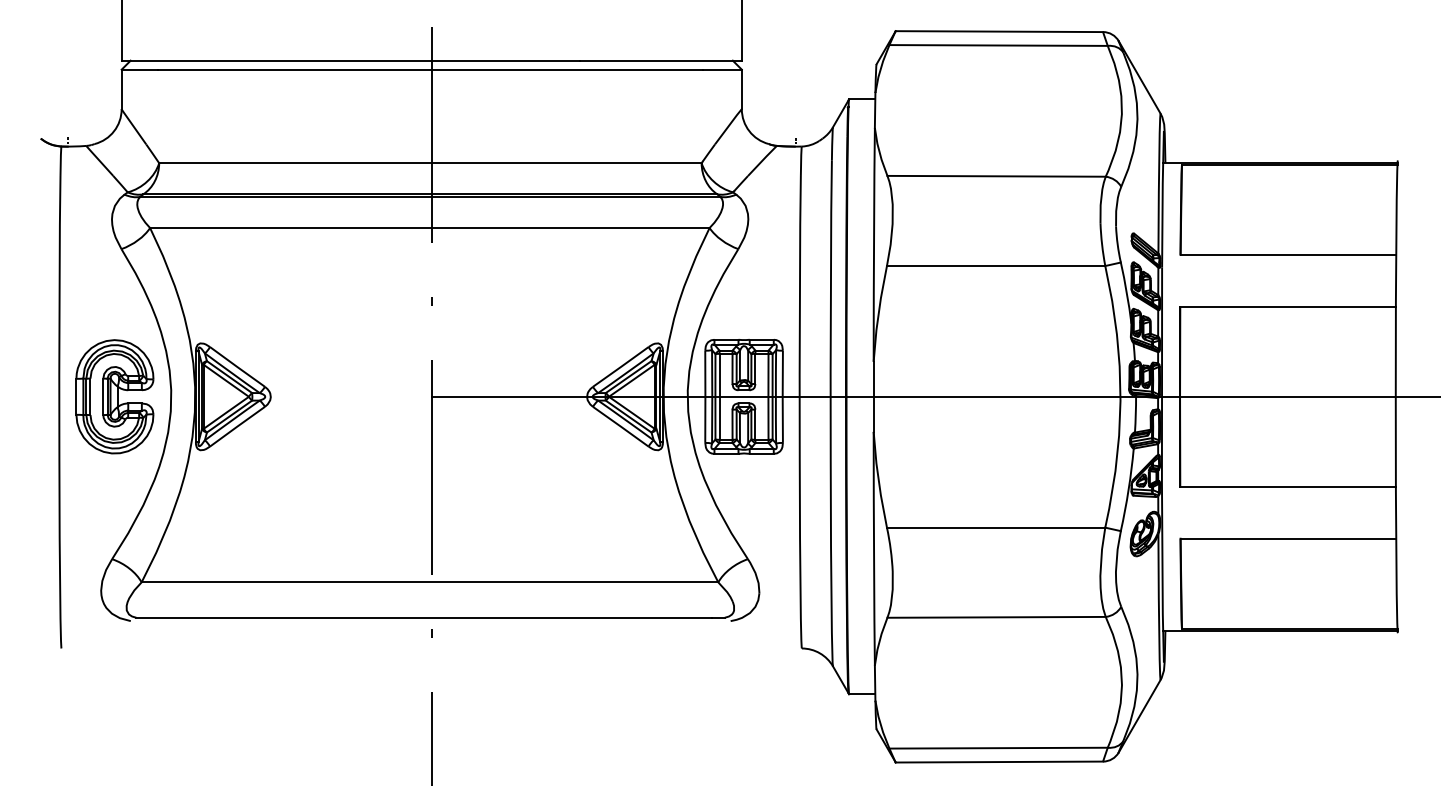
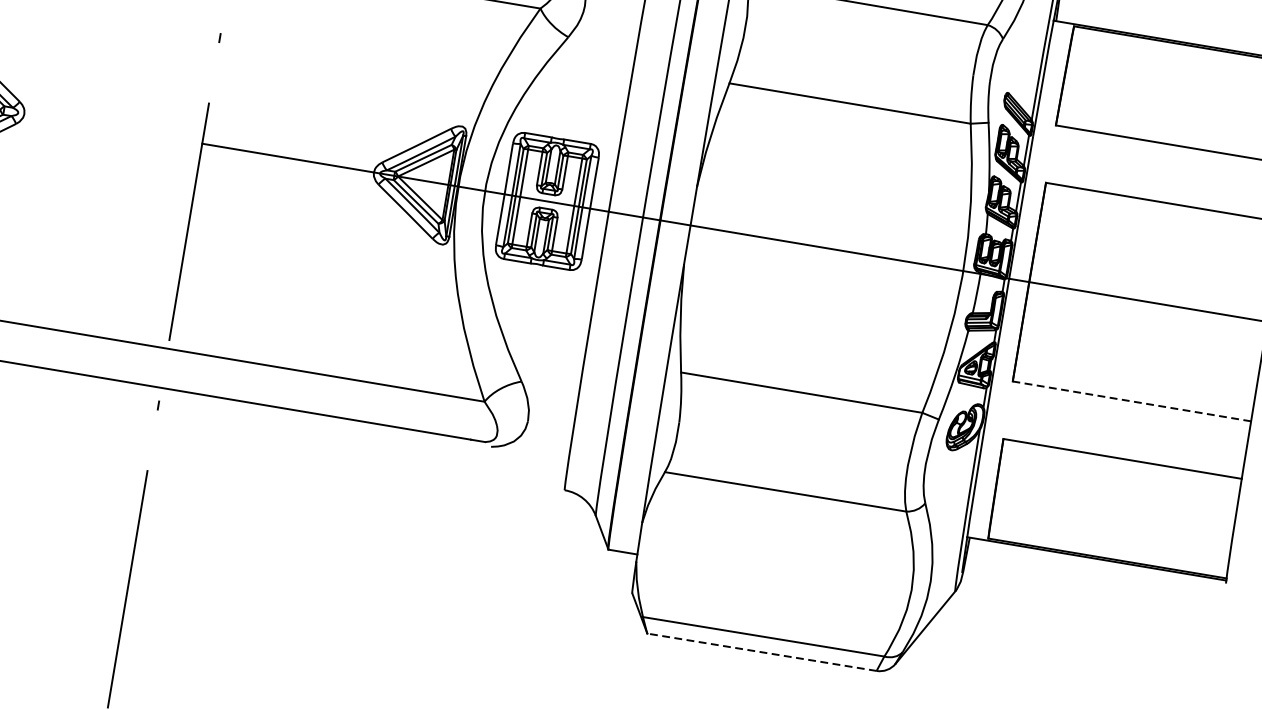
line: (1288, 486) -> (1132, 401), solid -> dashed
line: (999, 762) -> (762, 652), solid -> dashed

